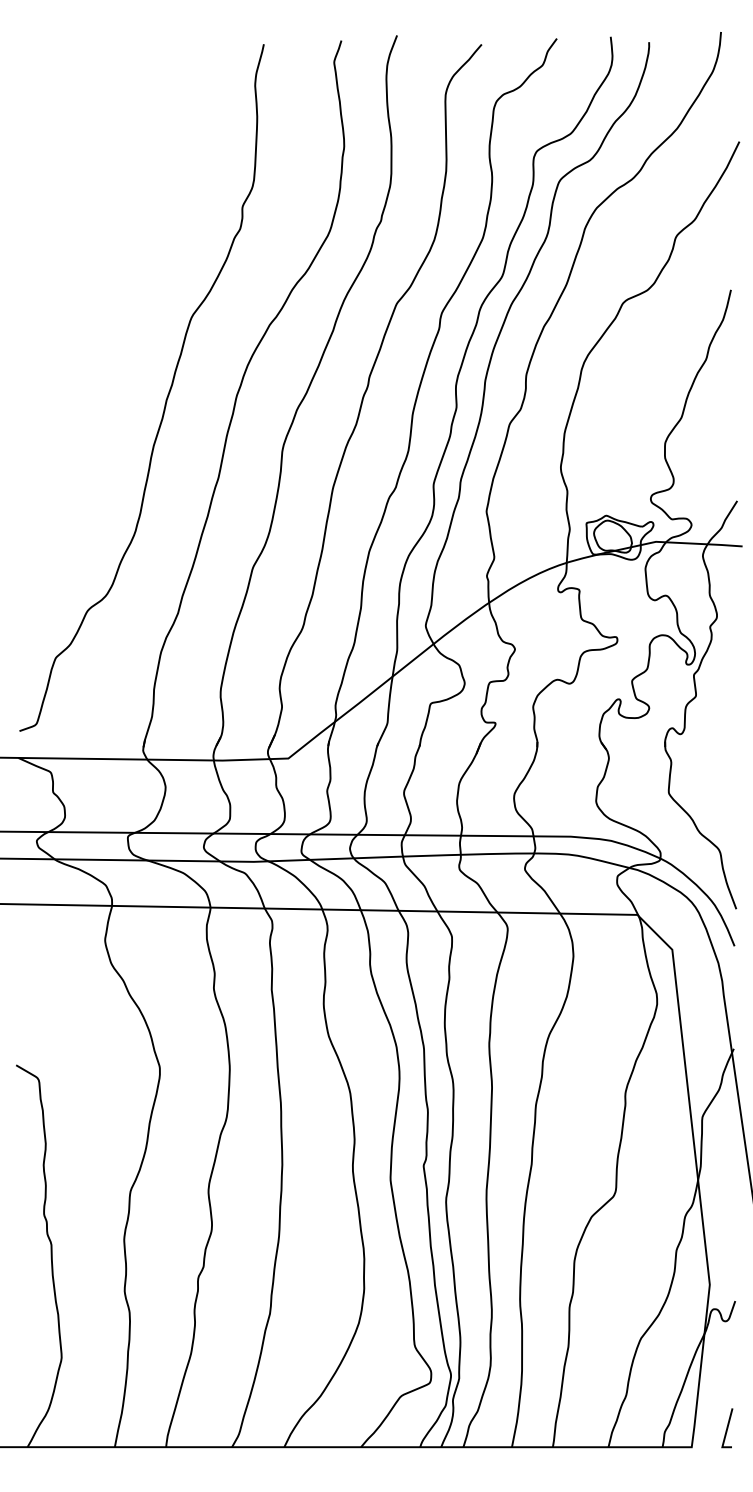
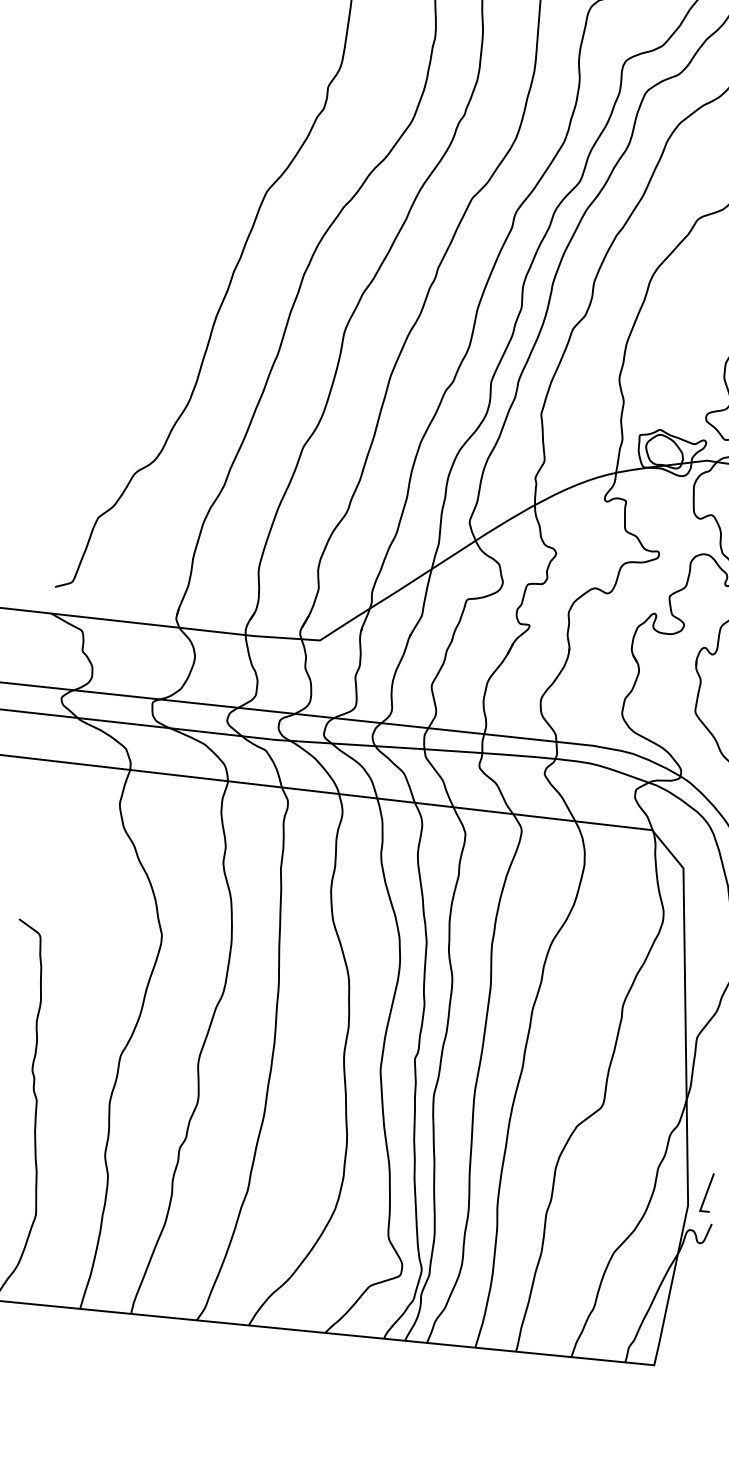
line: (727, 1428) -> (707, 1192), moved

